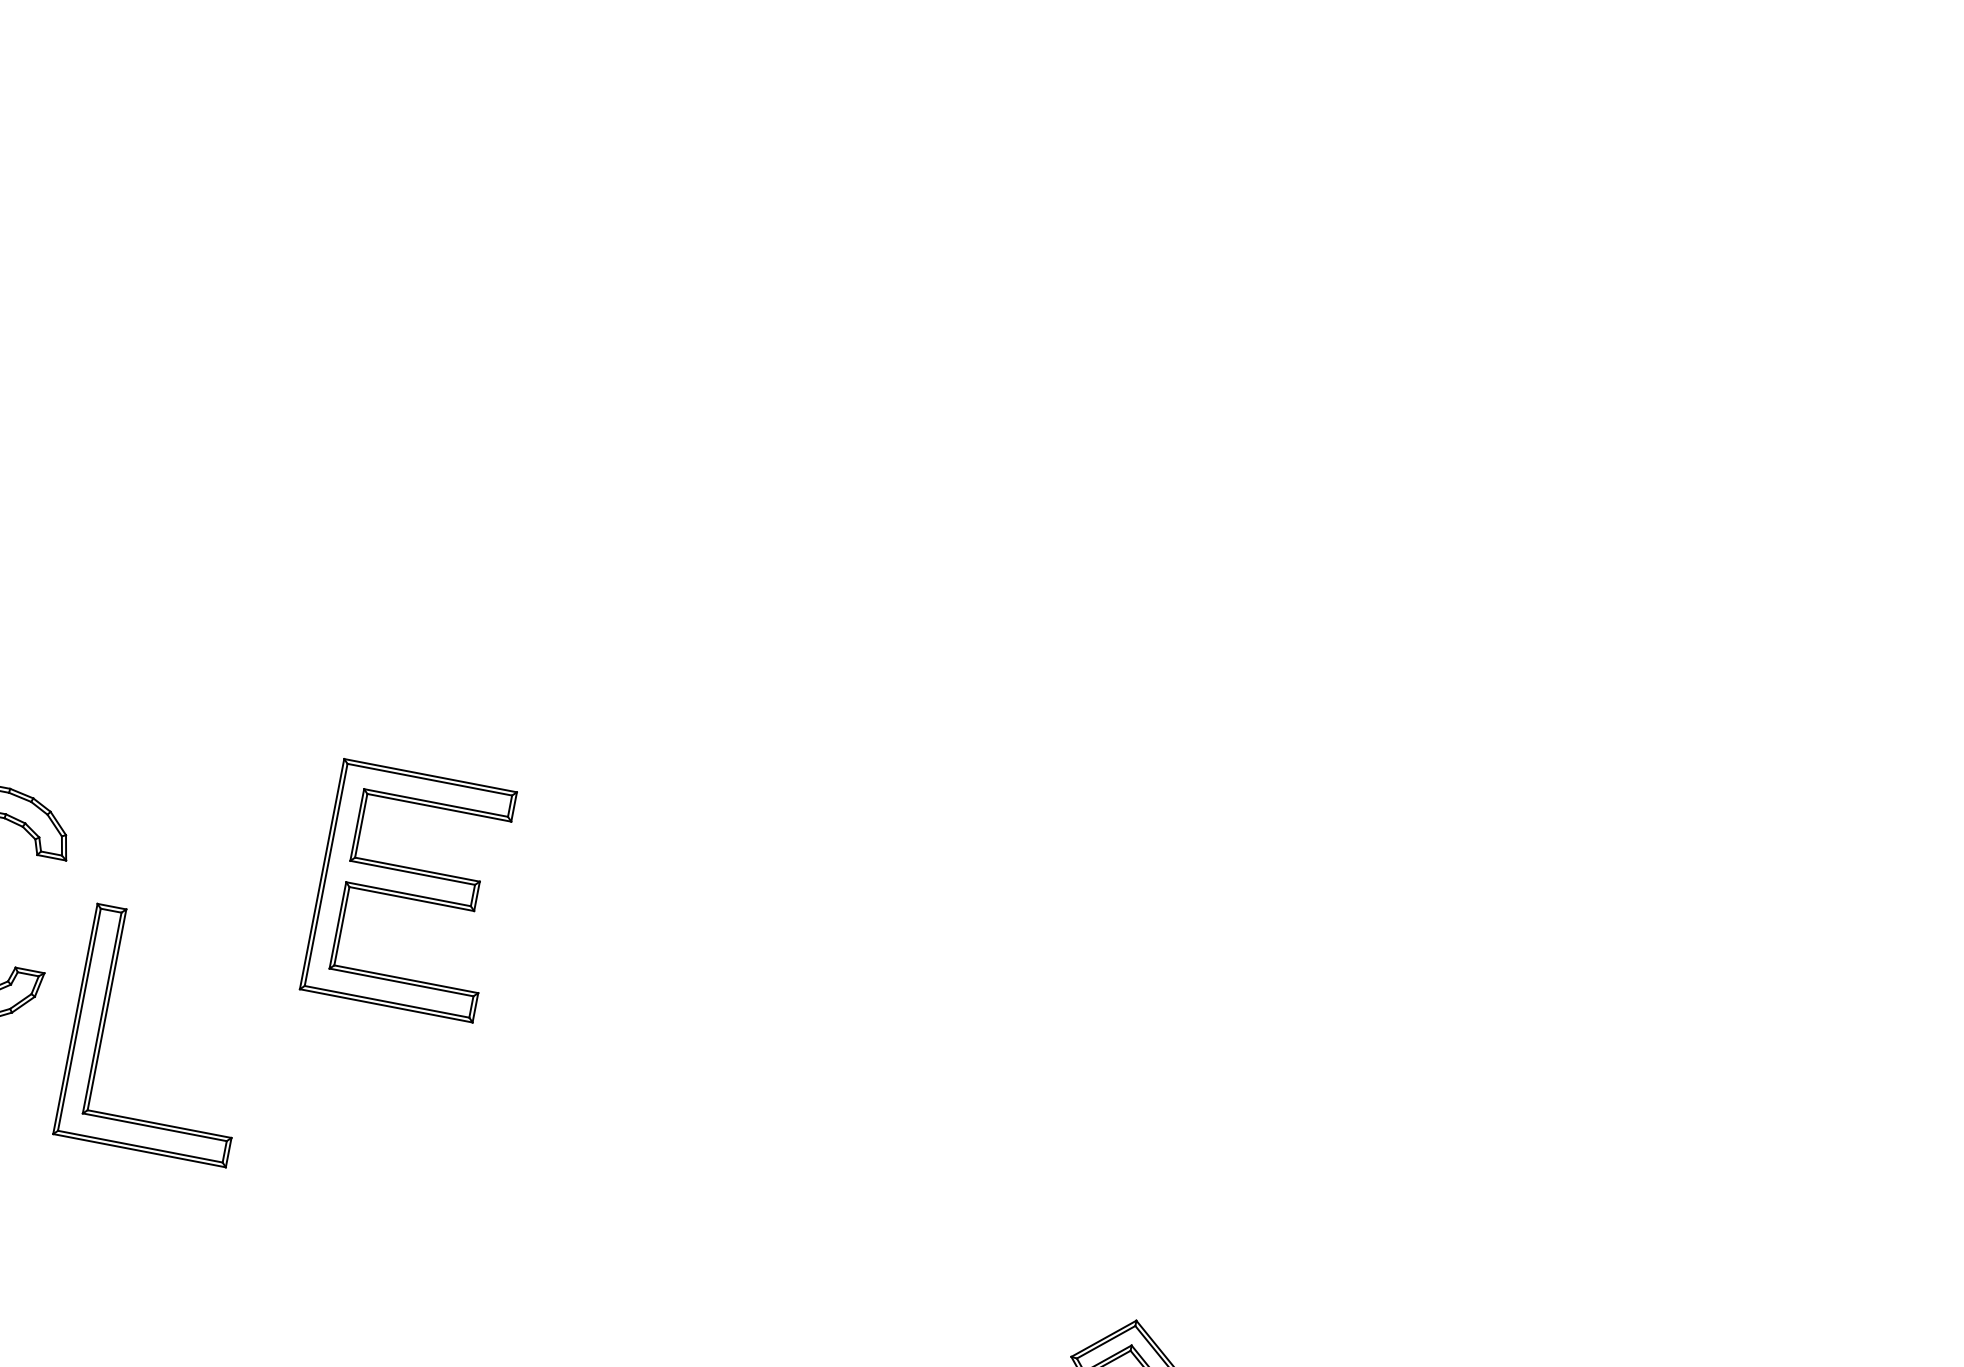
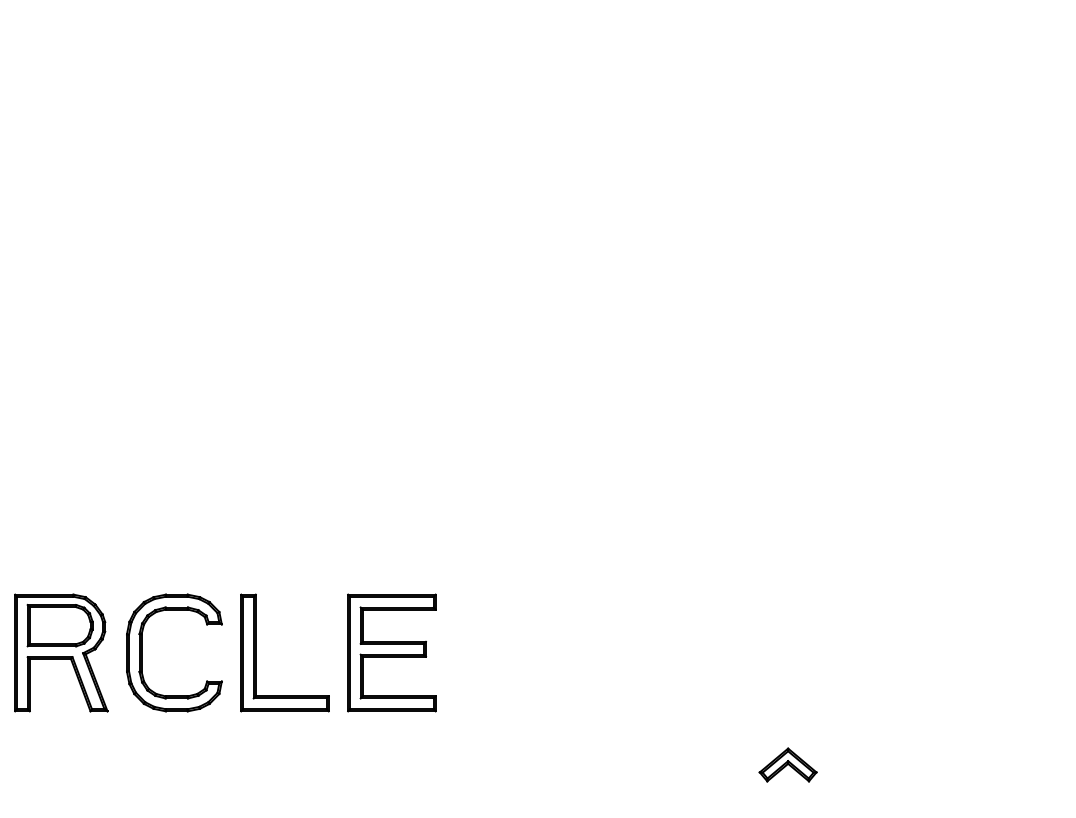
part: (407, 889) -> (391, 652), moved
part: (105, 1023) -> (256, 652), moved

